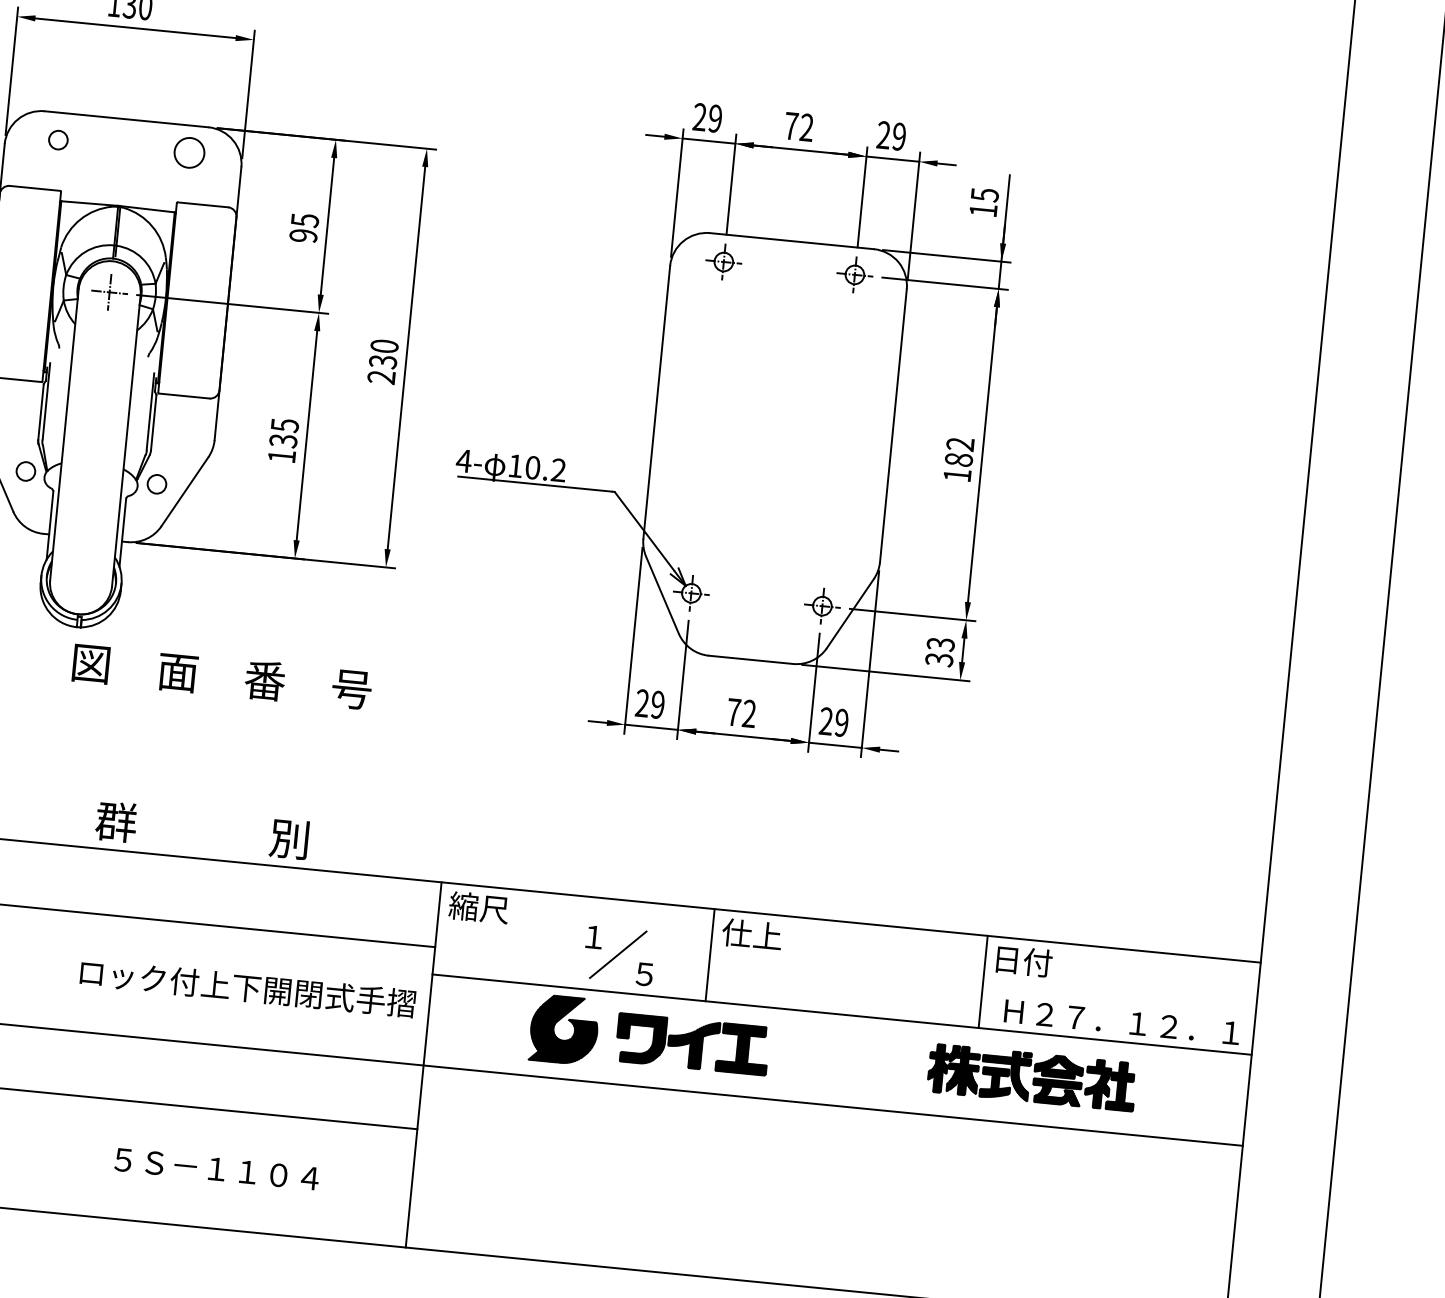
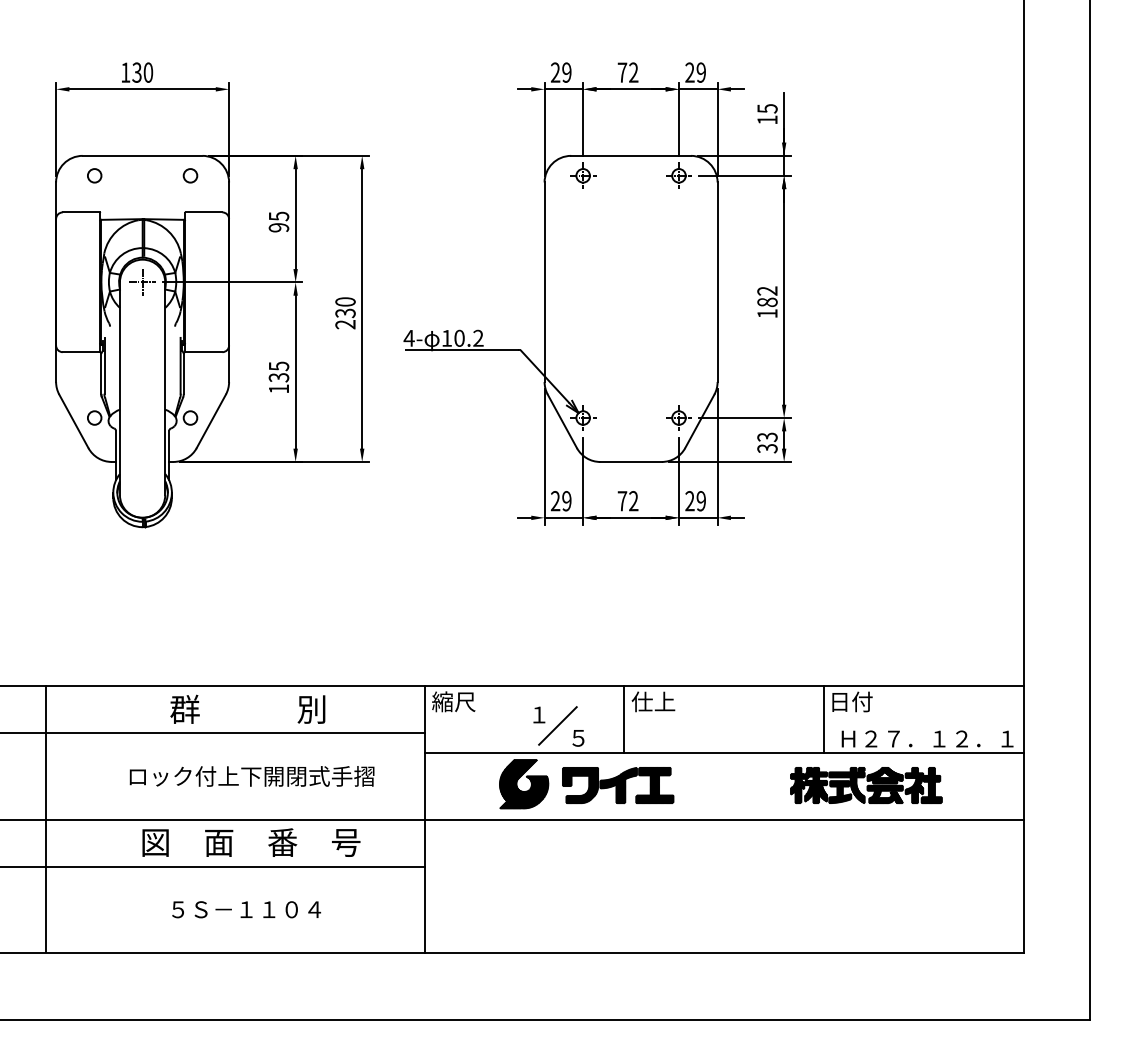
circle: (189, 152) -> (190, 175), size x0.62
part: (727, 424) -> (597, 293), moved
text: (222, 676) -> (251, 842), moved
text: (201, 829) -> (247, 708), moved
text: (247, 988) -> (251, 776), moved
text: (216, 1168) -> (246, 909), moved

